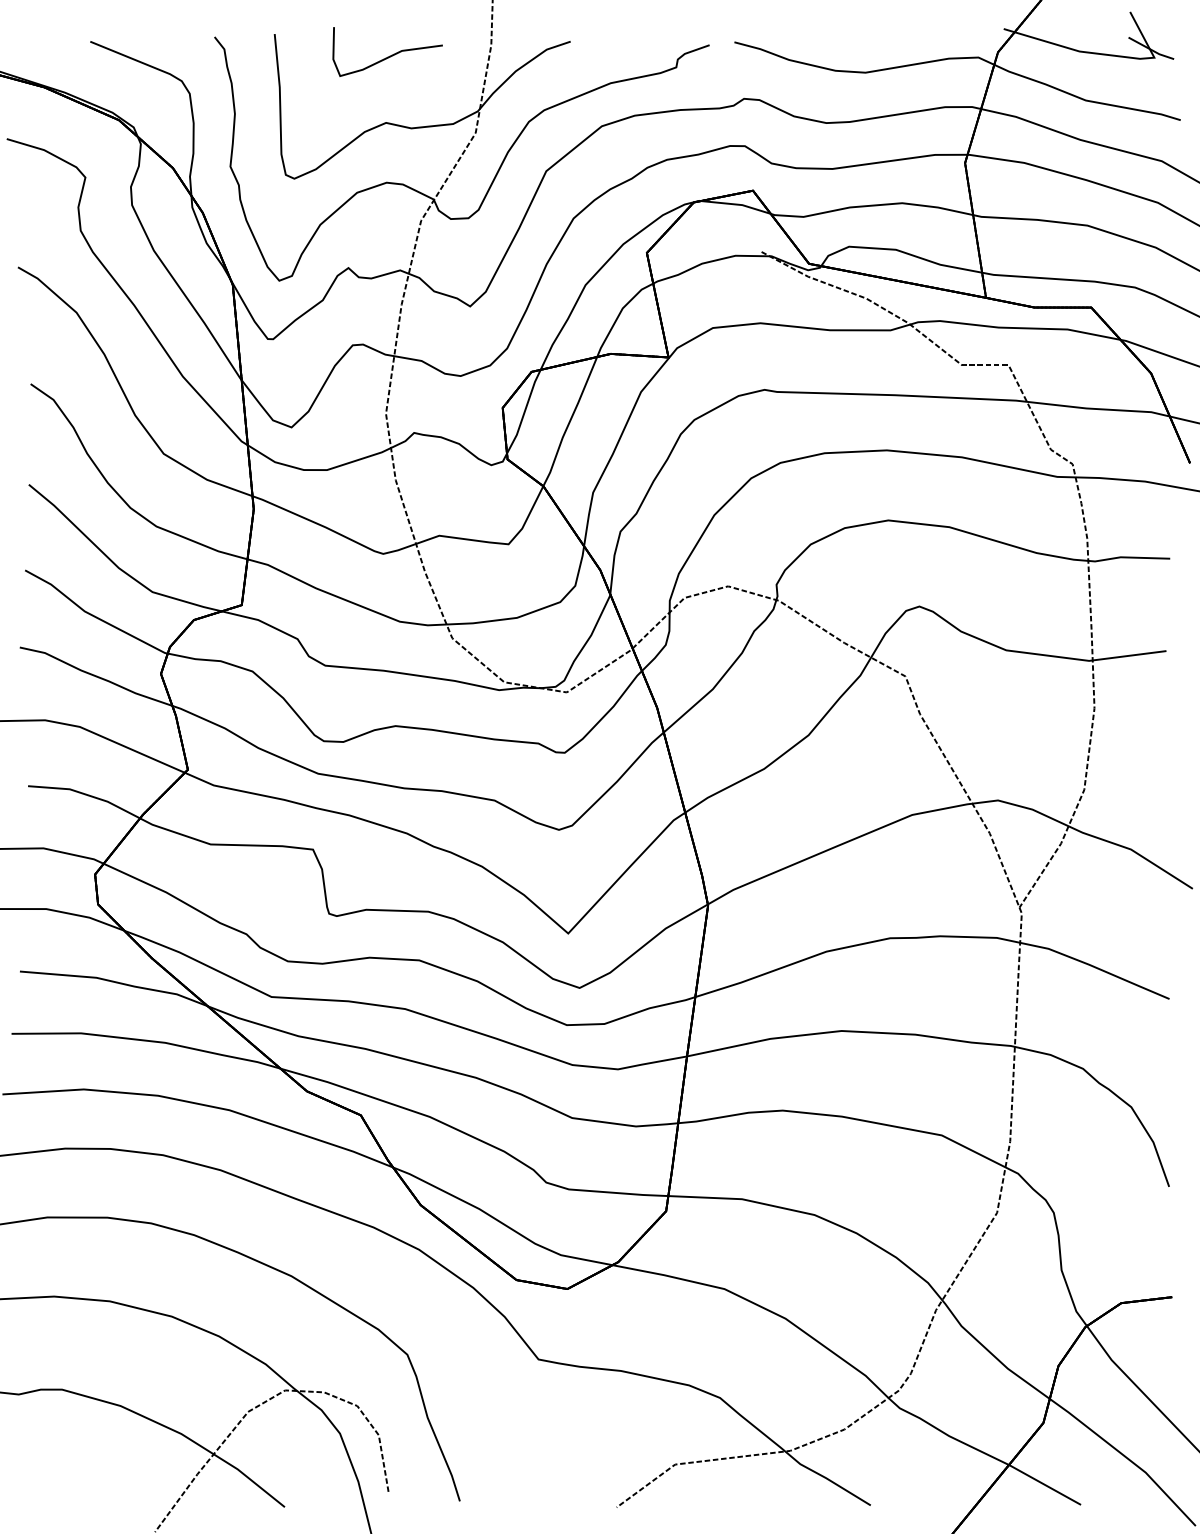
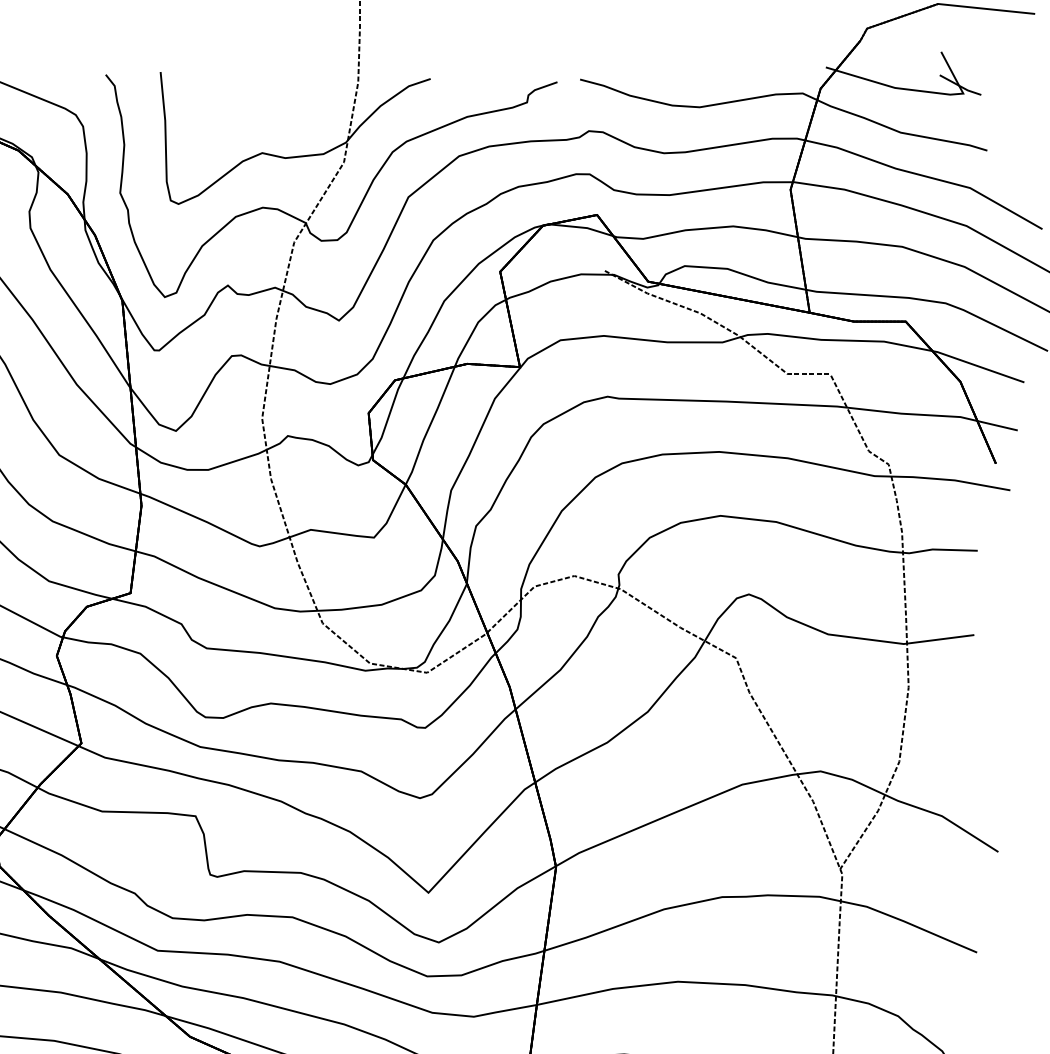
curve: (389, 55) -> (265, 91), removed

